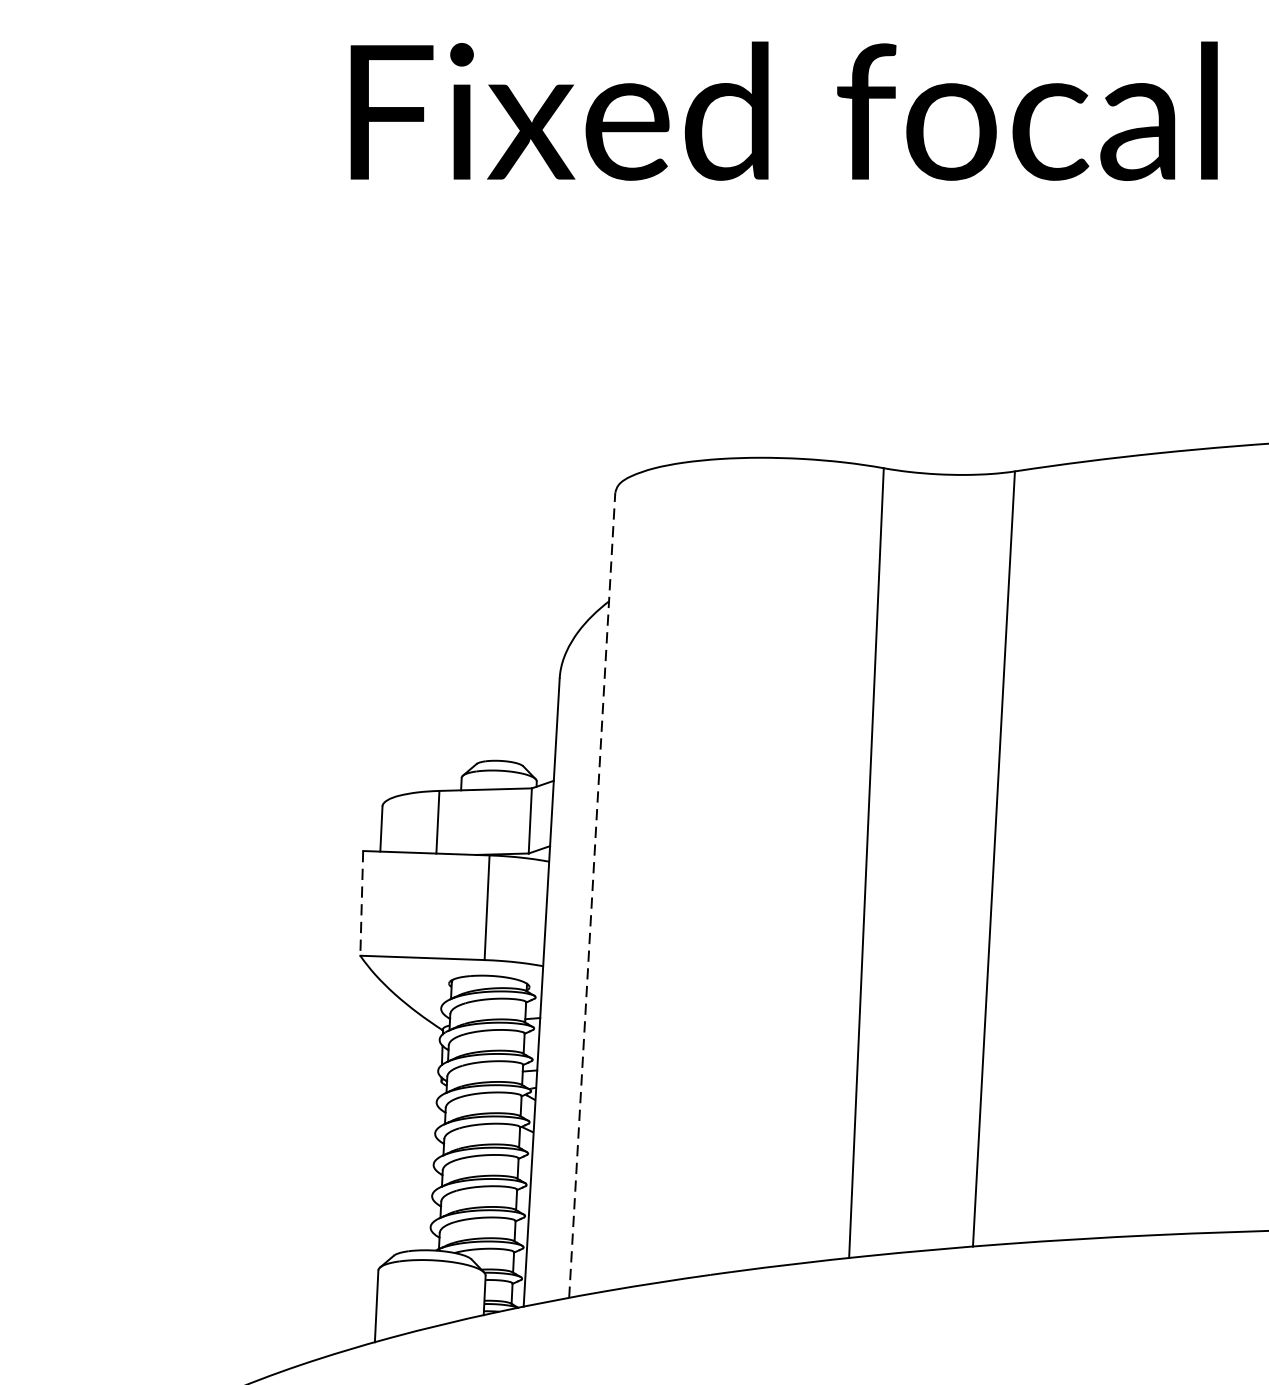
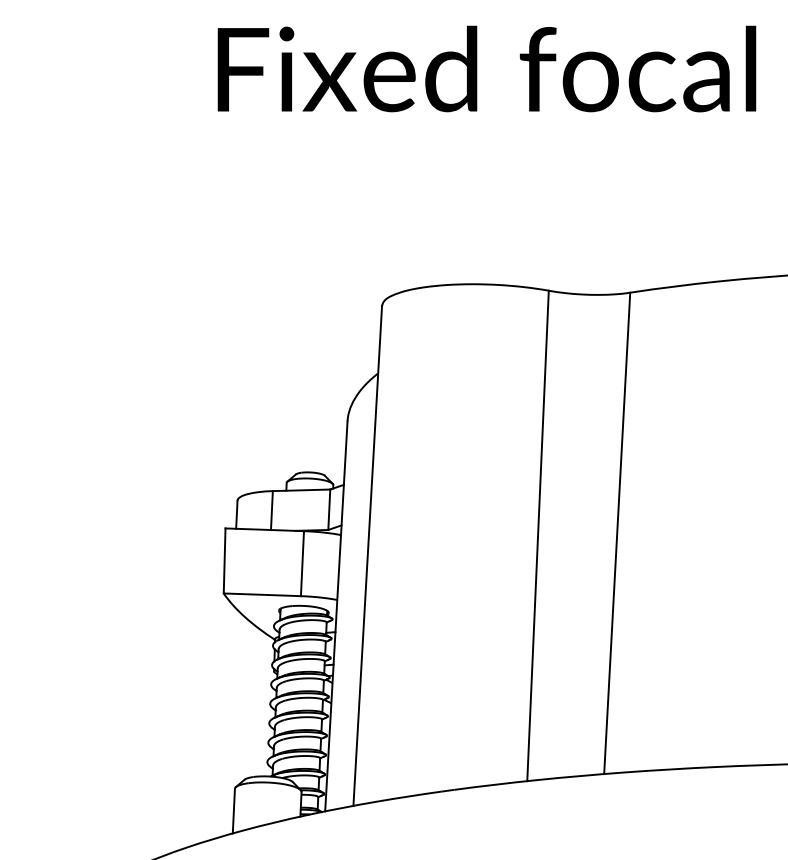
line: (591, 894) -> (367, 555), dashed -> solid
line: (361, 902) -> (224, 560), dashed -> solid

